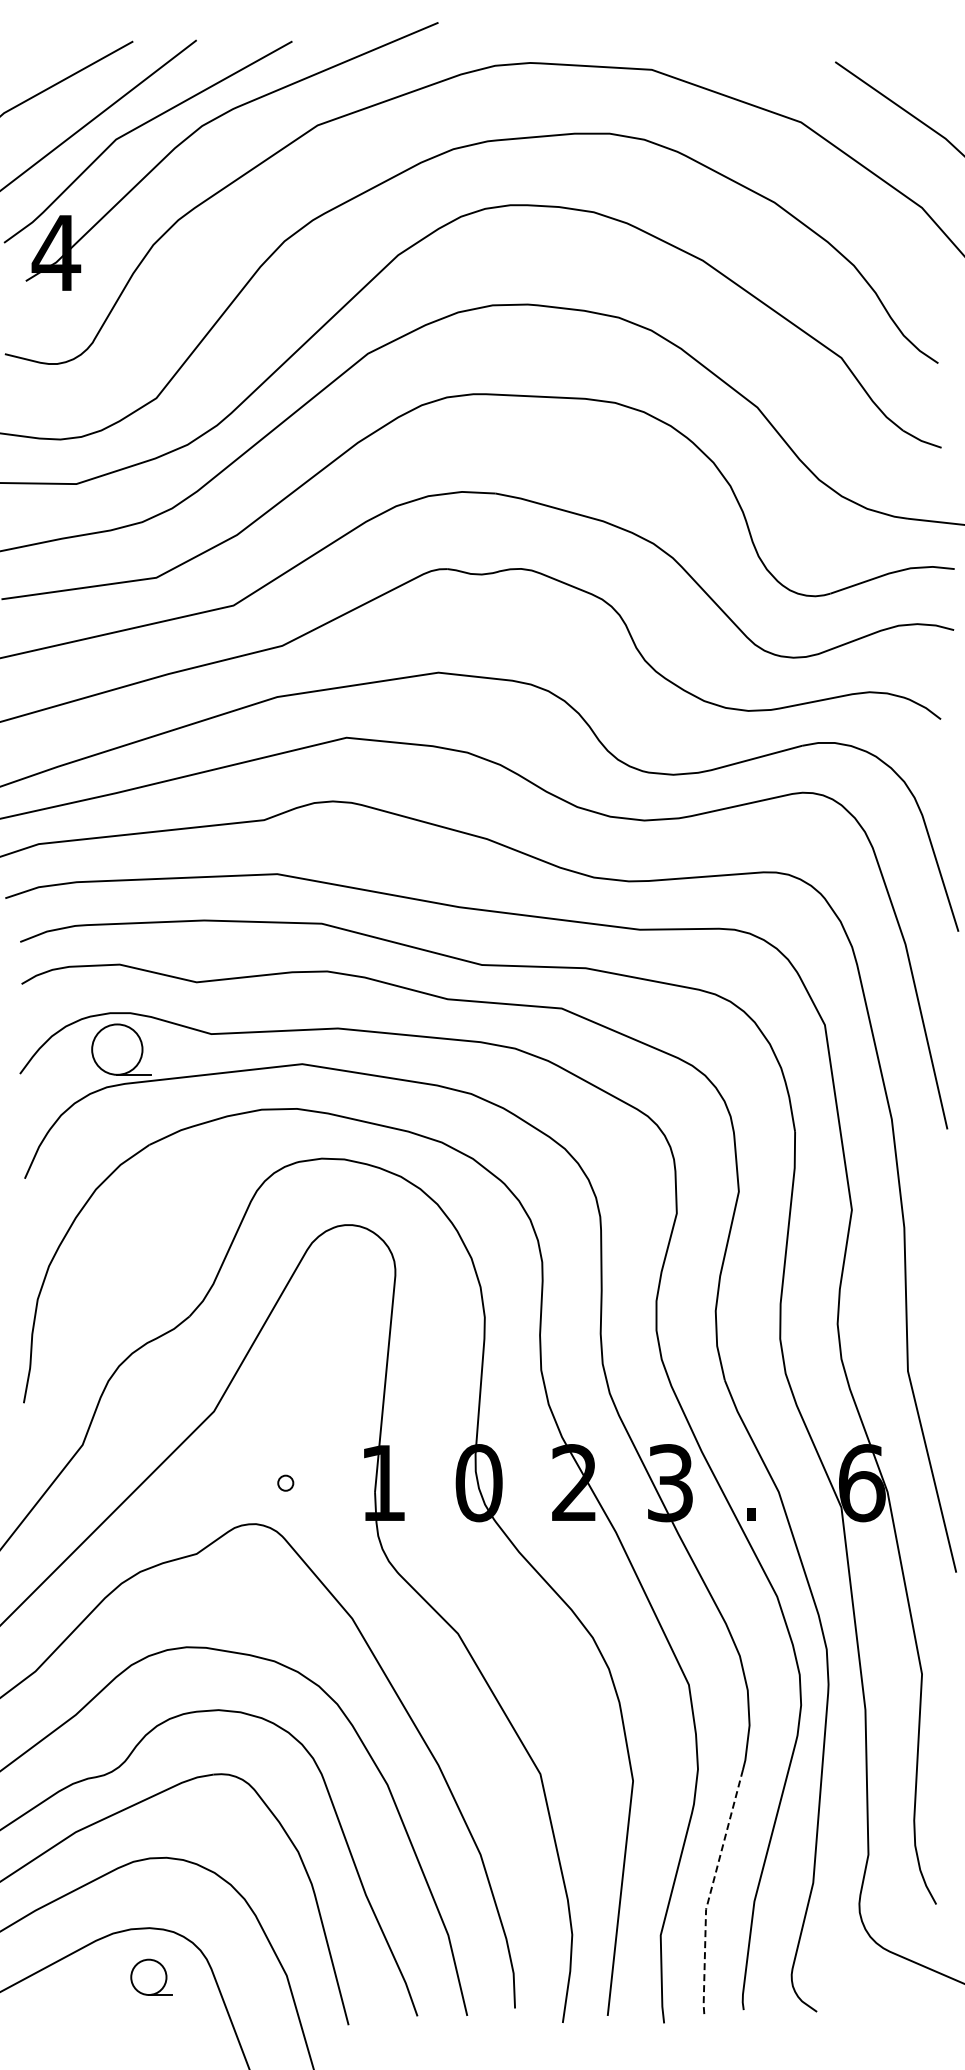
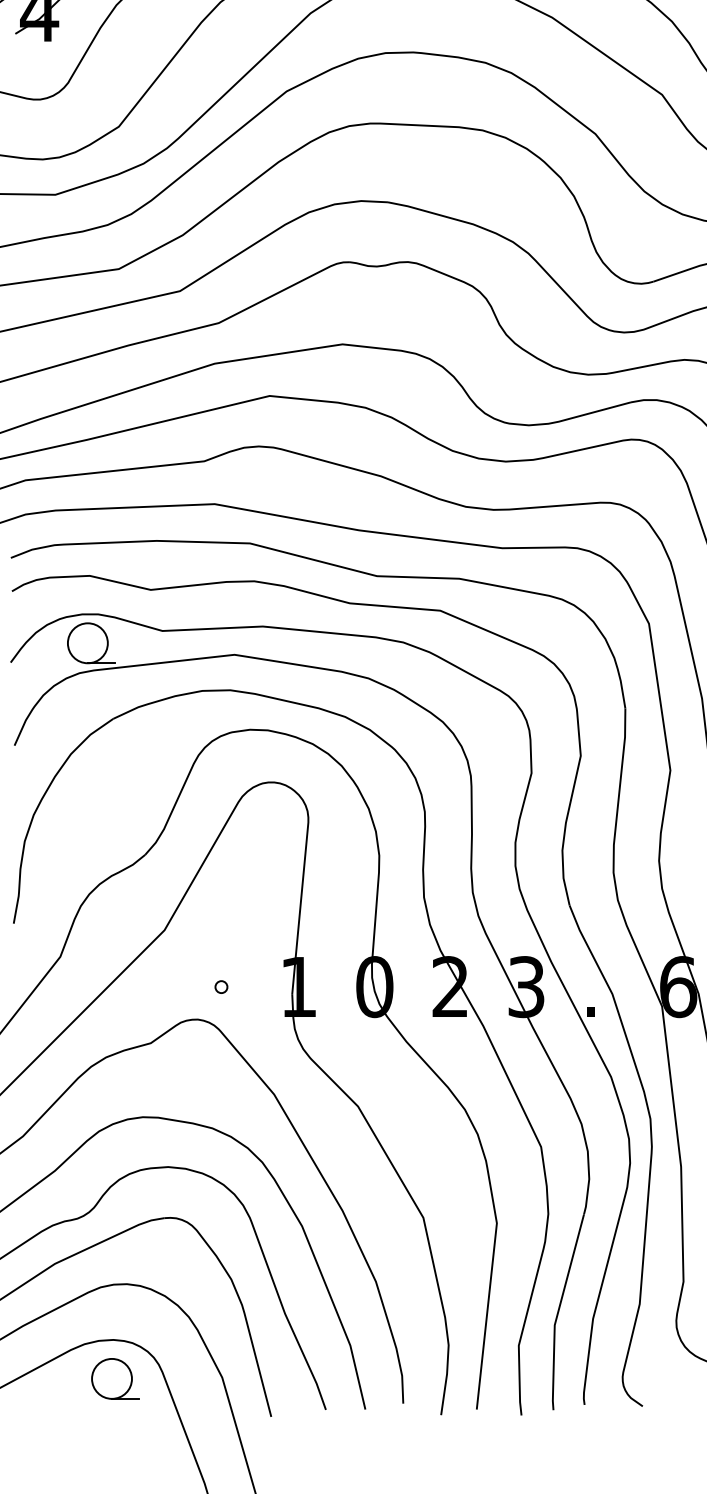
line: (710, 1893) -> (558, 1312), dashed -> solid
part: (151, 1977) -> (114, 1379), size x1.43

